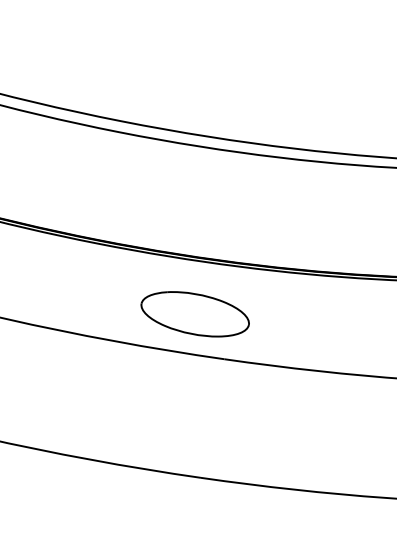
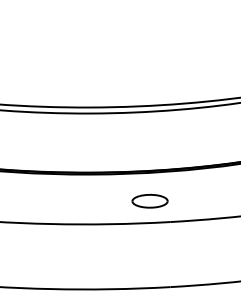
part: (194, 312) -> (149, 200), size x0.6

